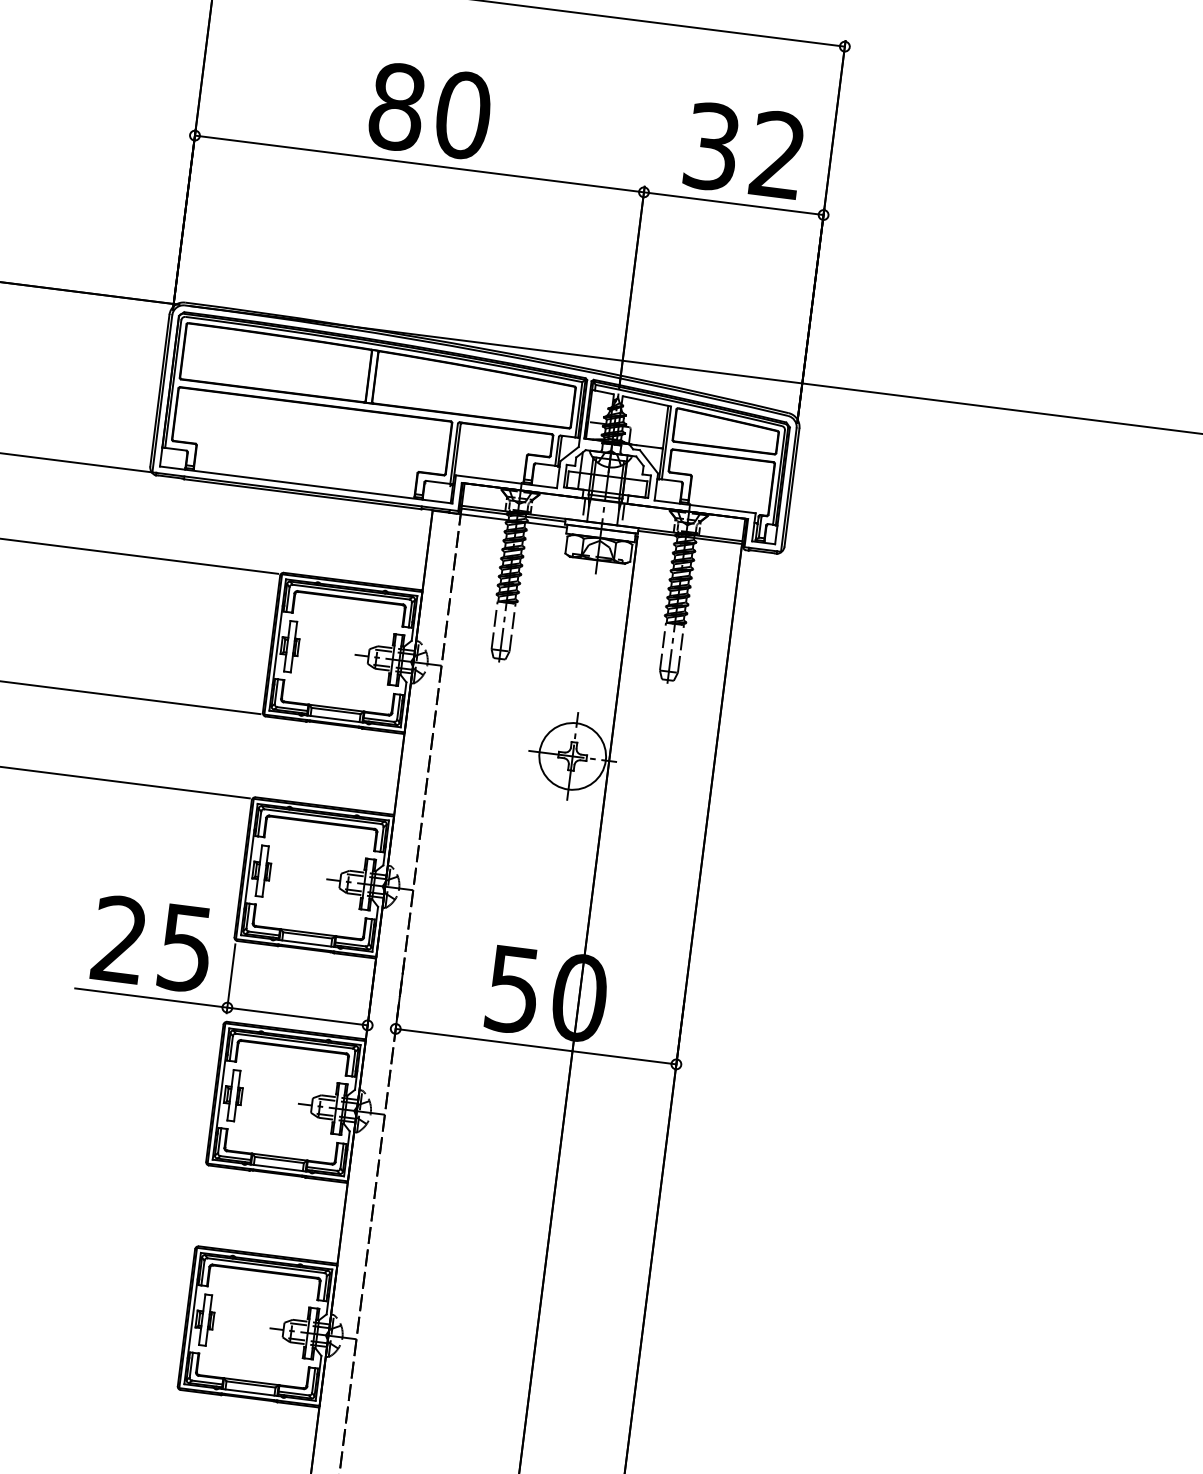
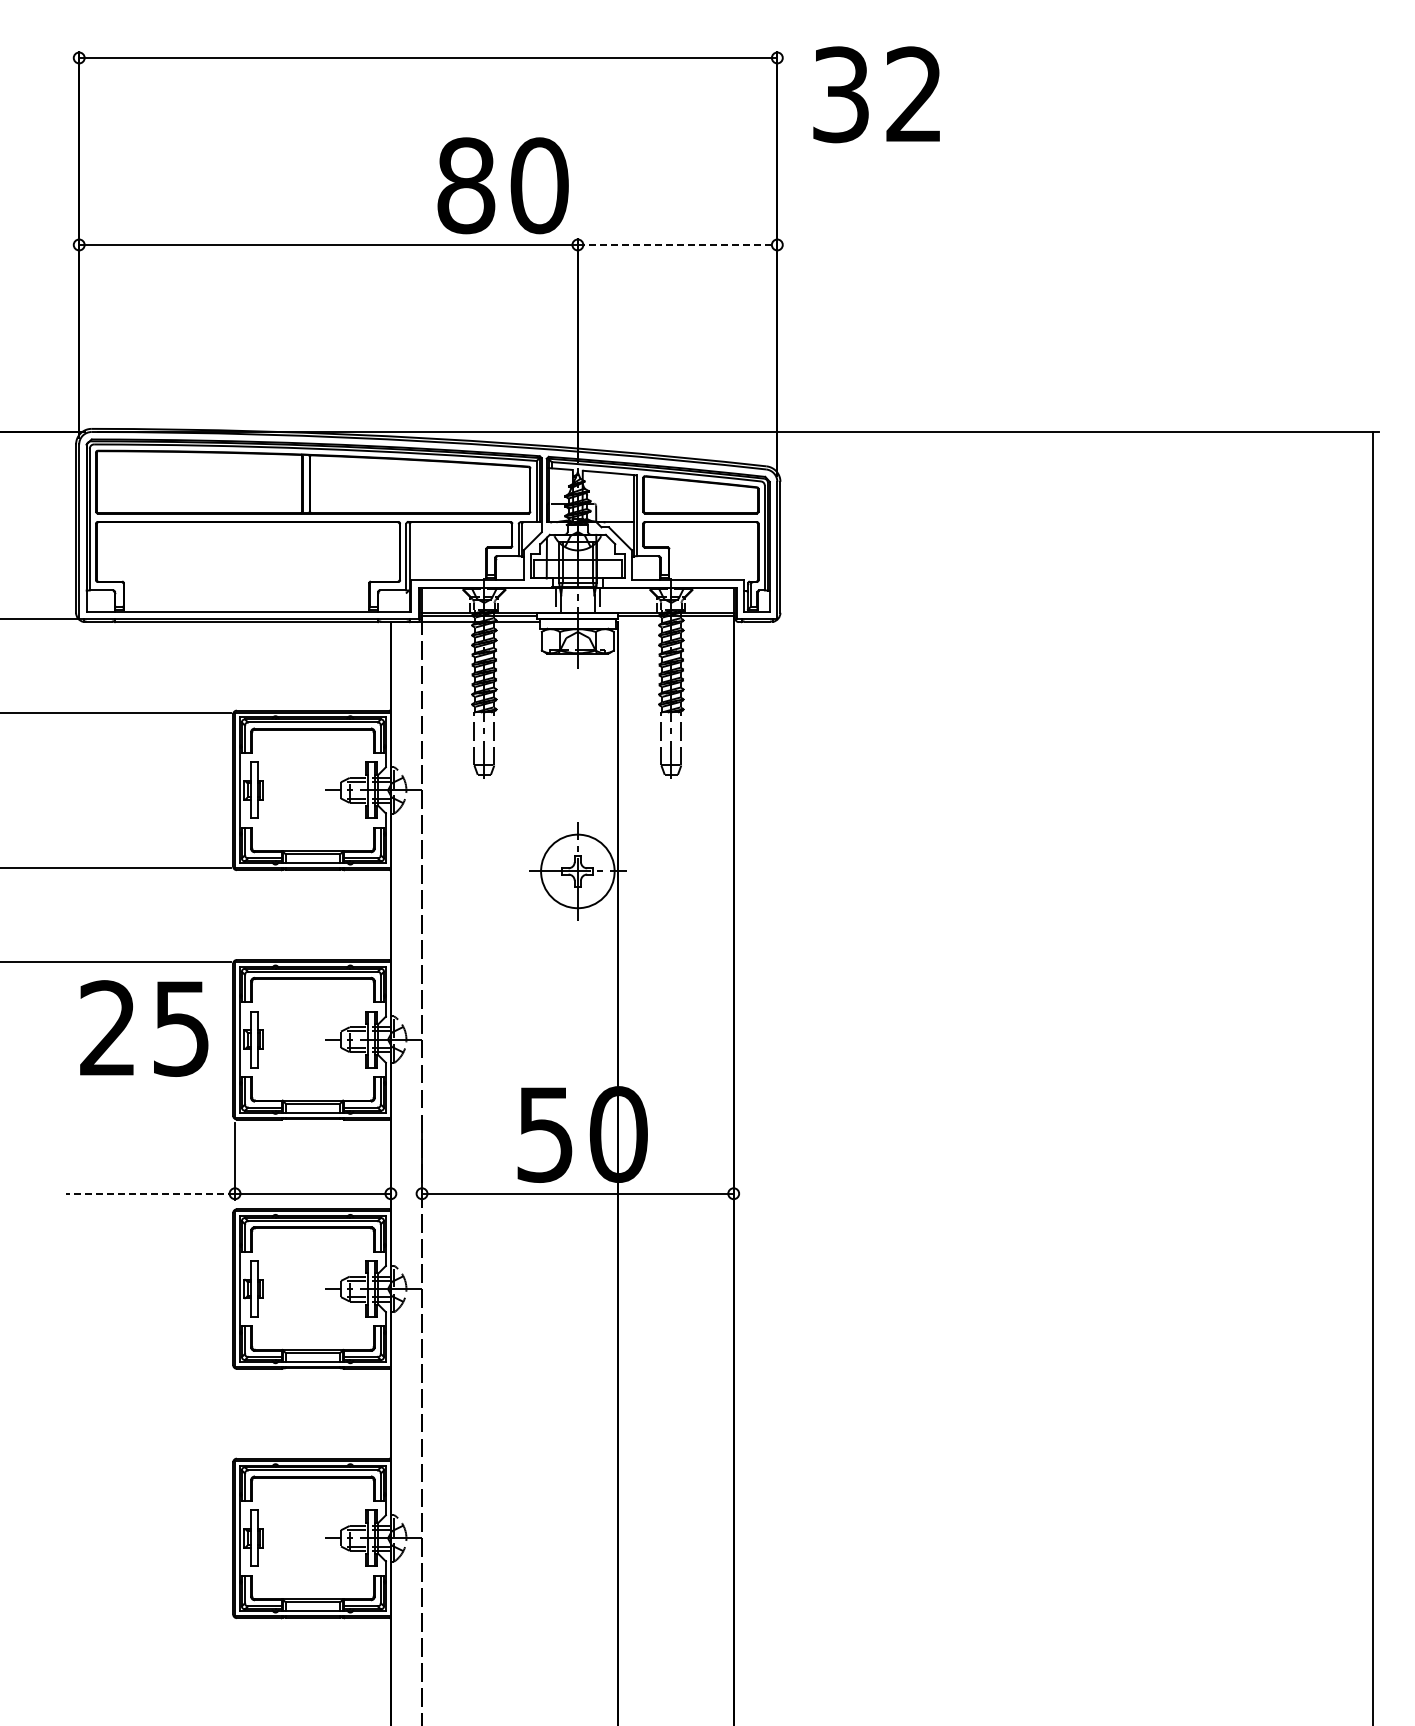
text: (429, 110) -> (502, 185), moved
text: (744, 150) -> (876, 94), moved
line: (733, 203) -> (677, 244), solid -> dashed
text: (152, 944) -> (144, 1028), moved
line: (151, 997) -> (150, 1193), solid -> dashed

